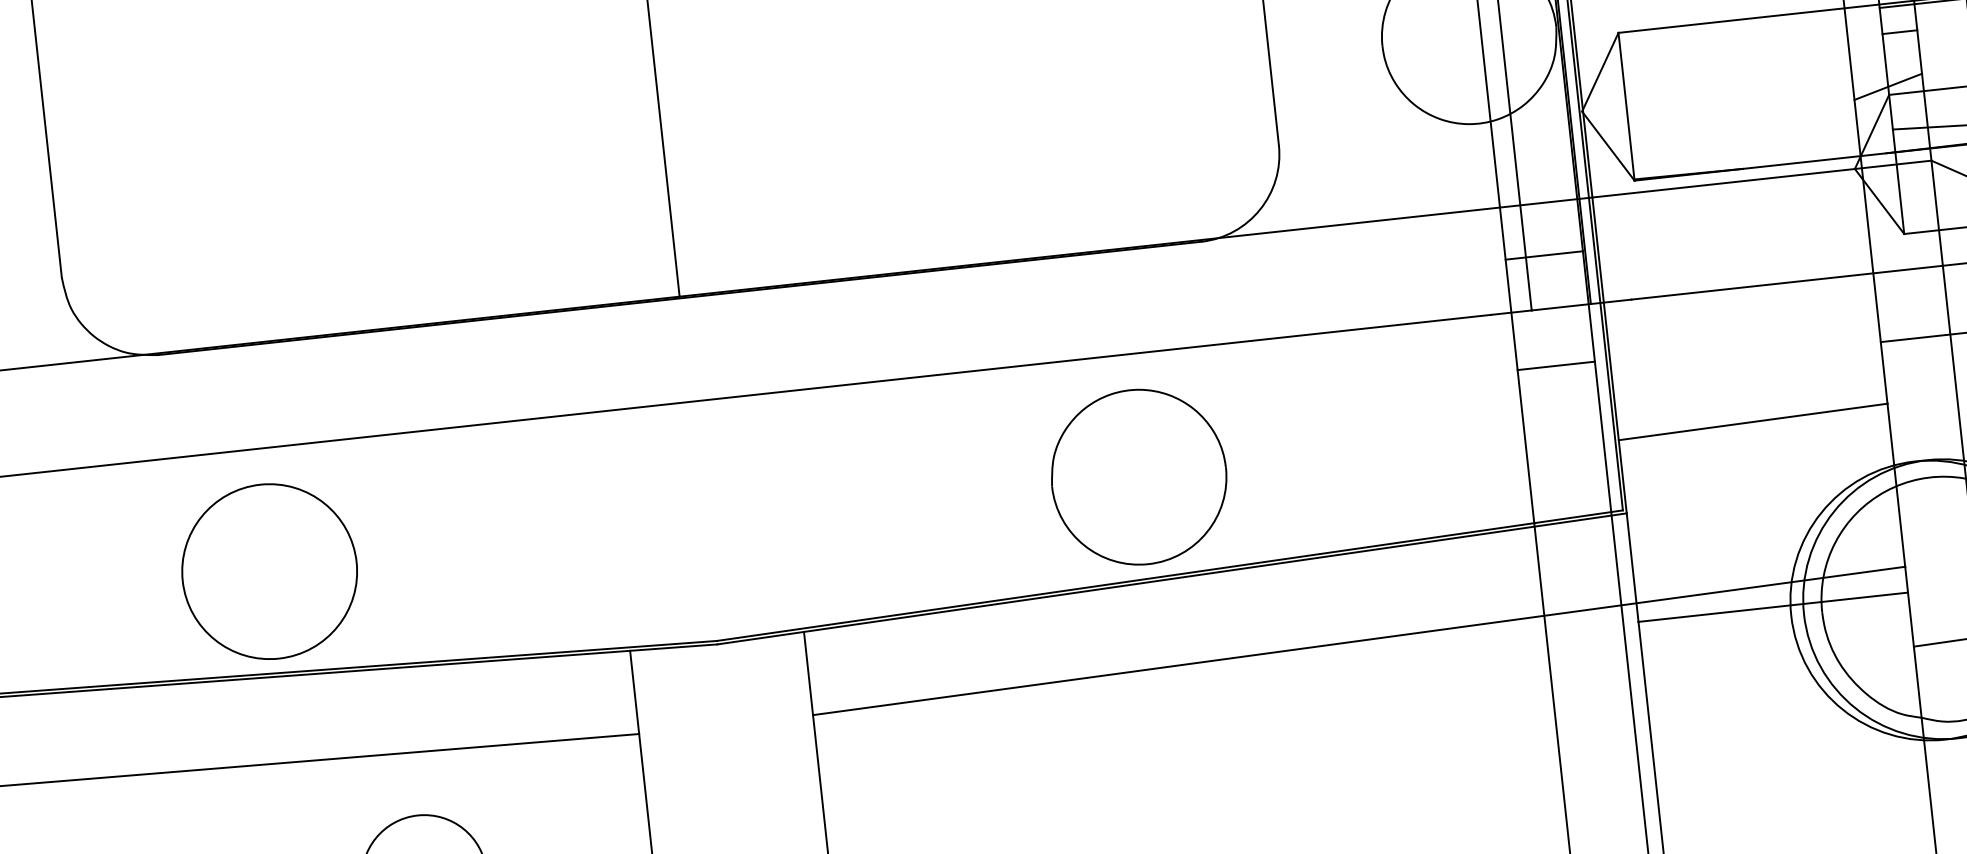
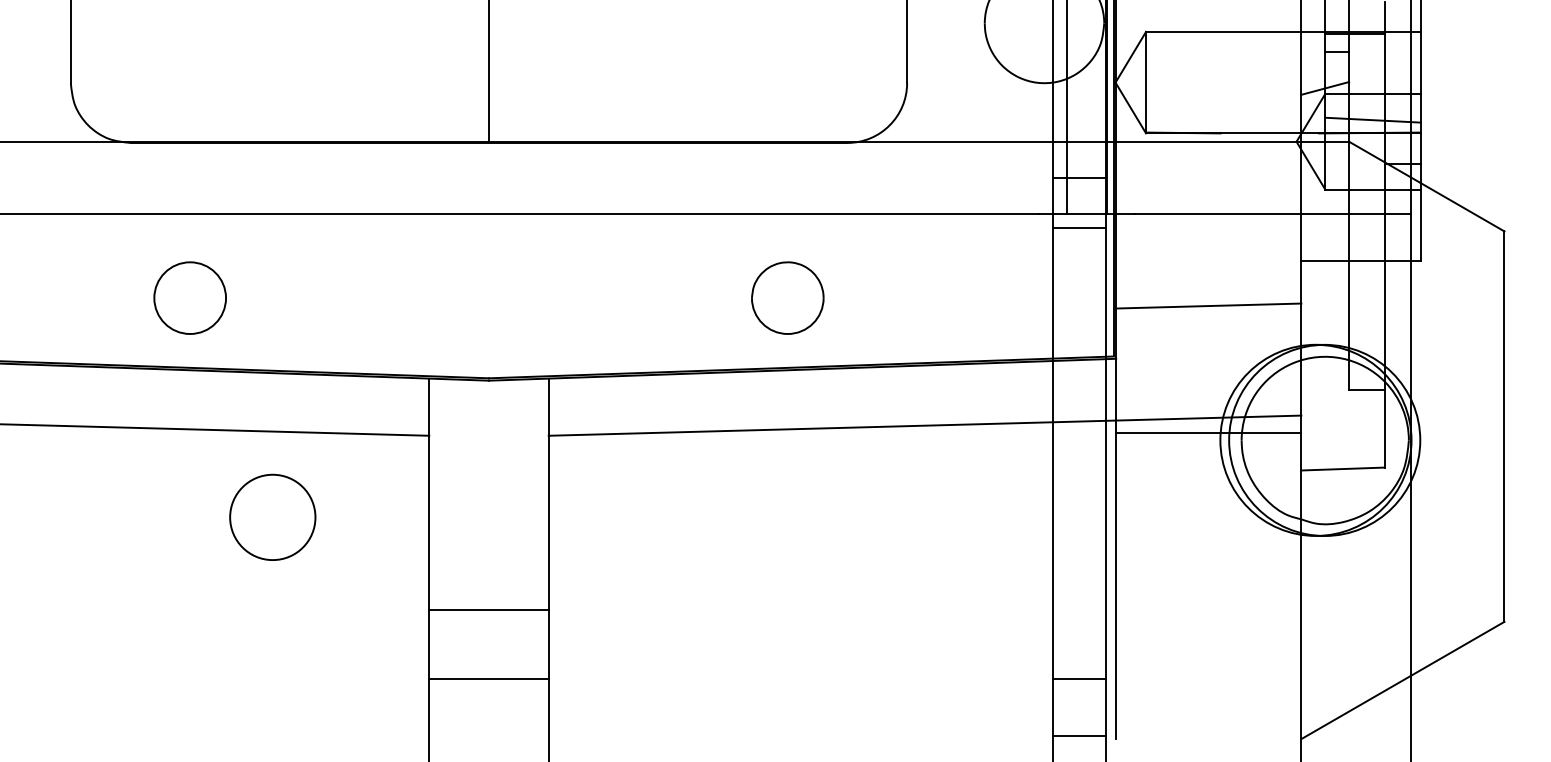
line: (1555, 366) -> (1078, 228), moved
part: (1138, 476) -> (787, 297), size x0.6
circle: (268, 570) -> (189, 297), size x0.6

